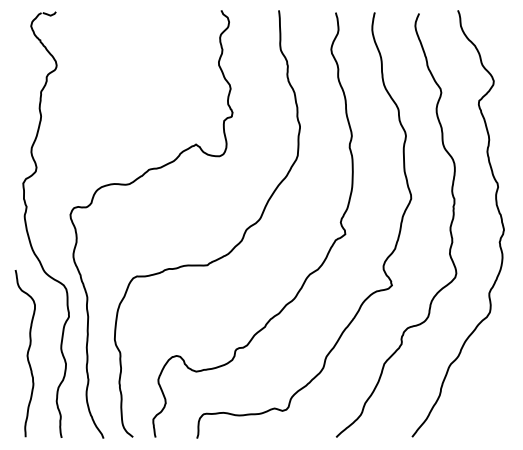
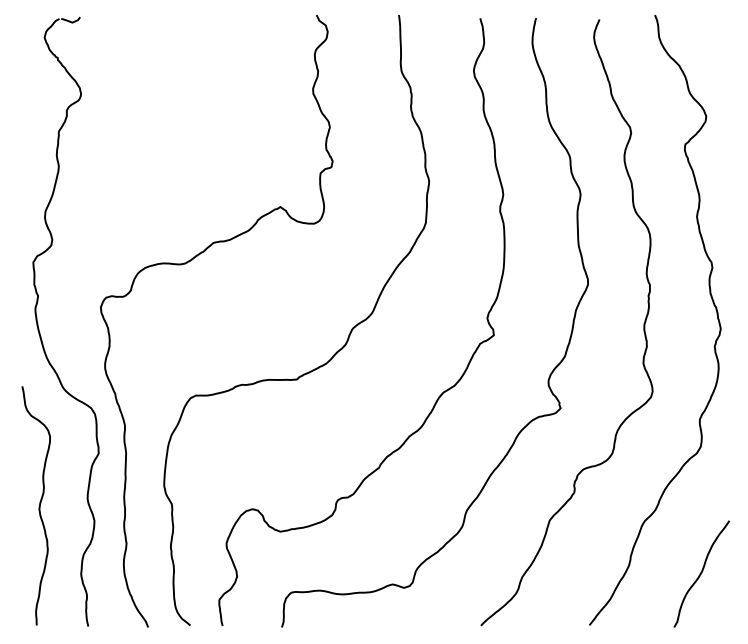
curve: (490, 400) -> (701, 572), added

